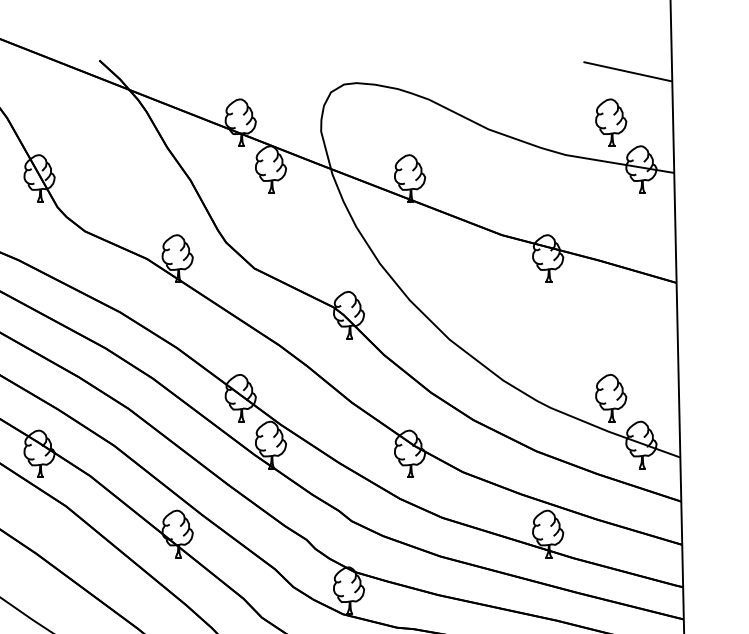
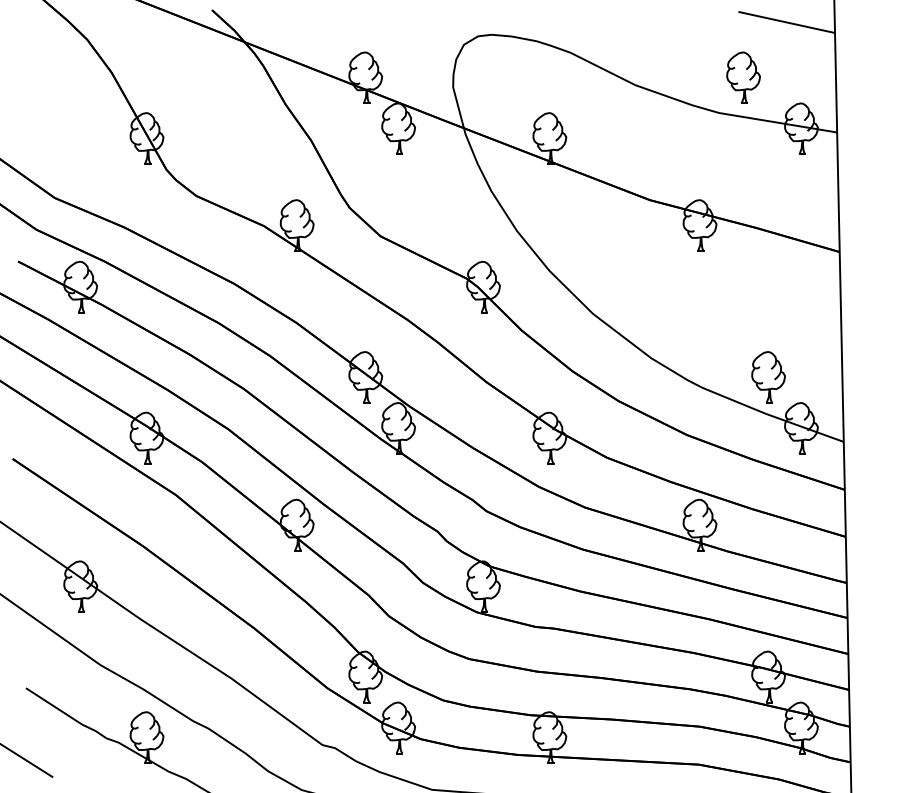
part: (611, 122) -> (743, 77), moved

